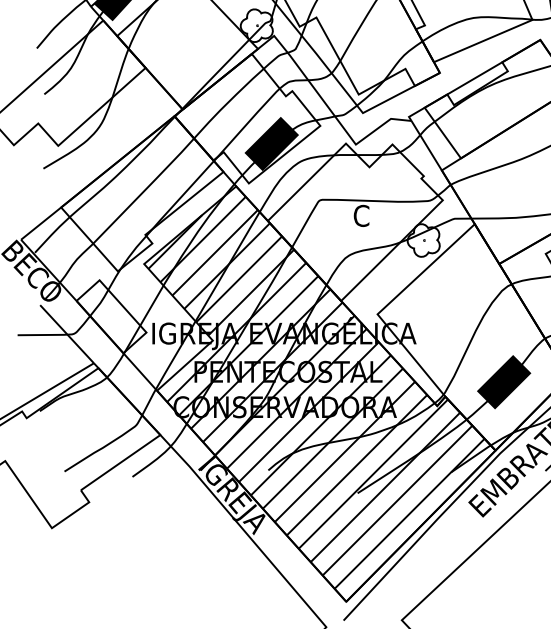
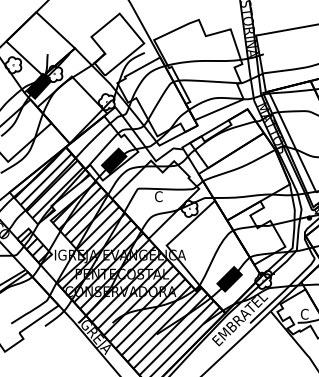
hatch: (145, 187) -> (51, 182), added
hatch: (111, 316) -> (34, 246), added

